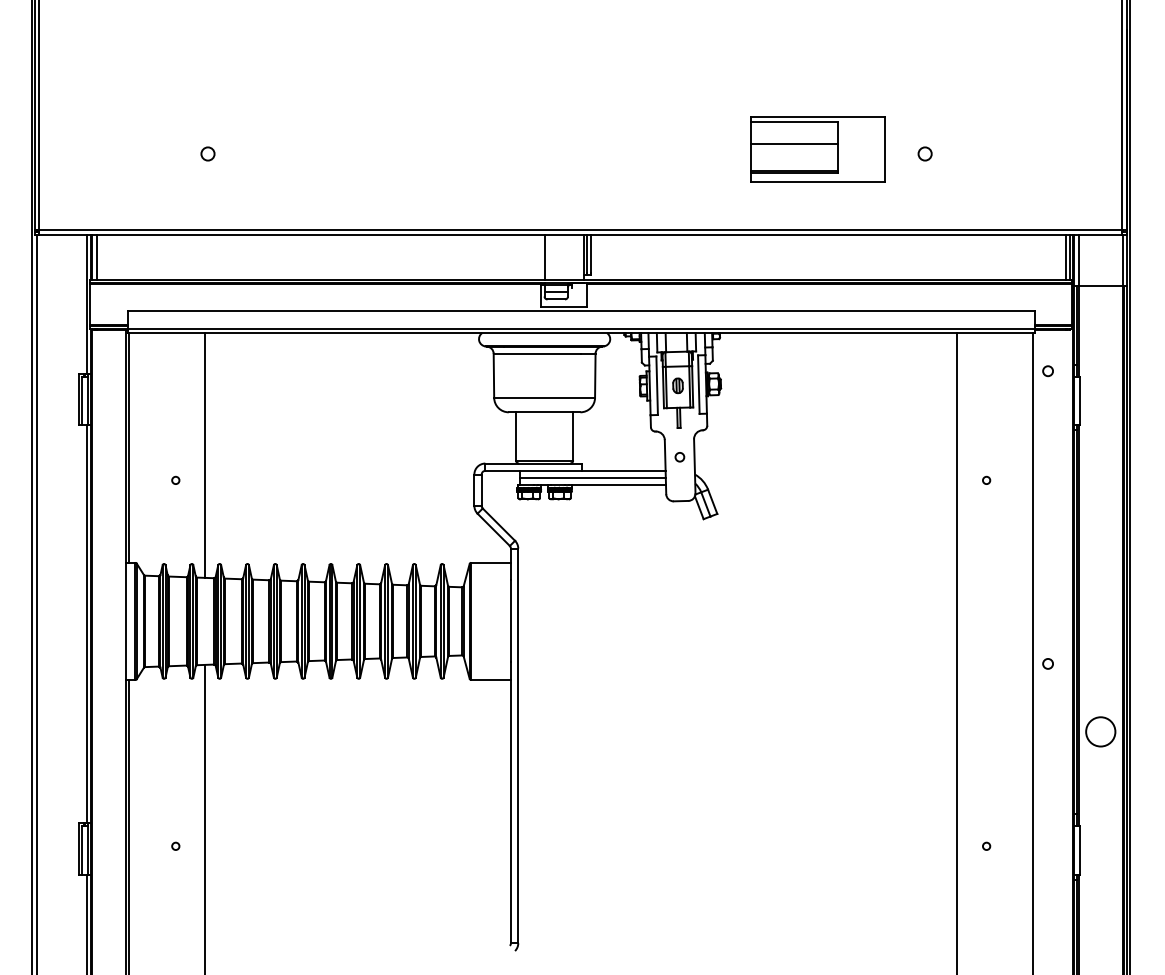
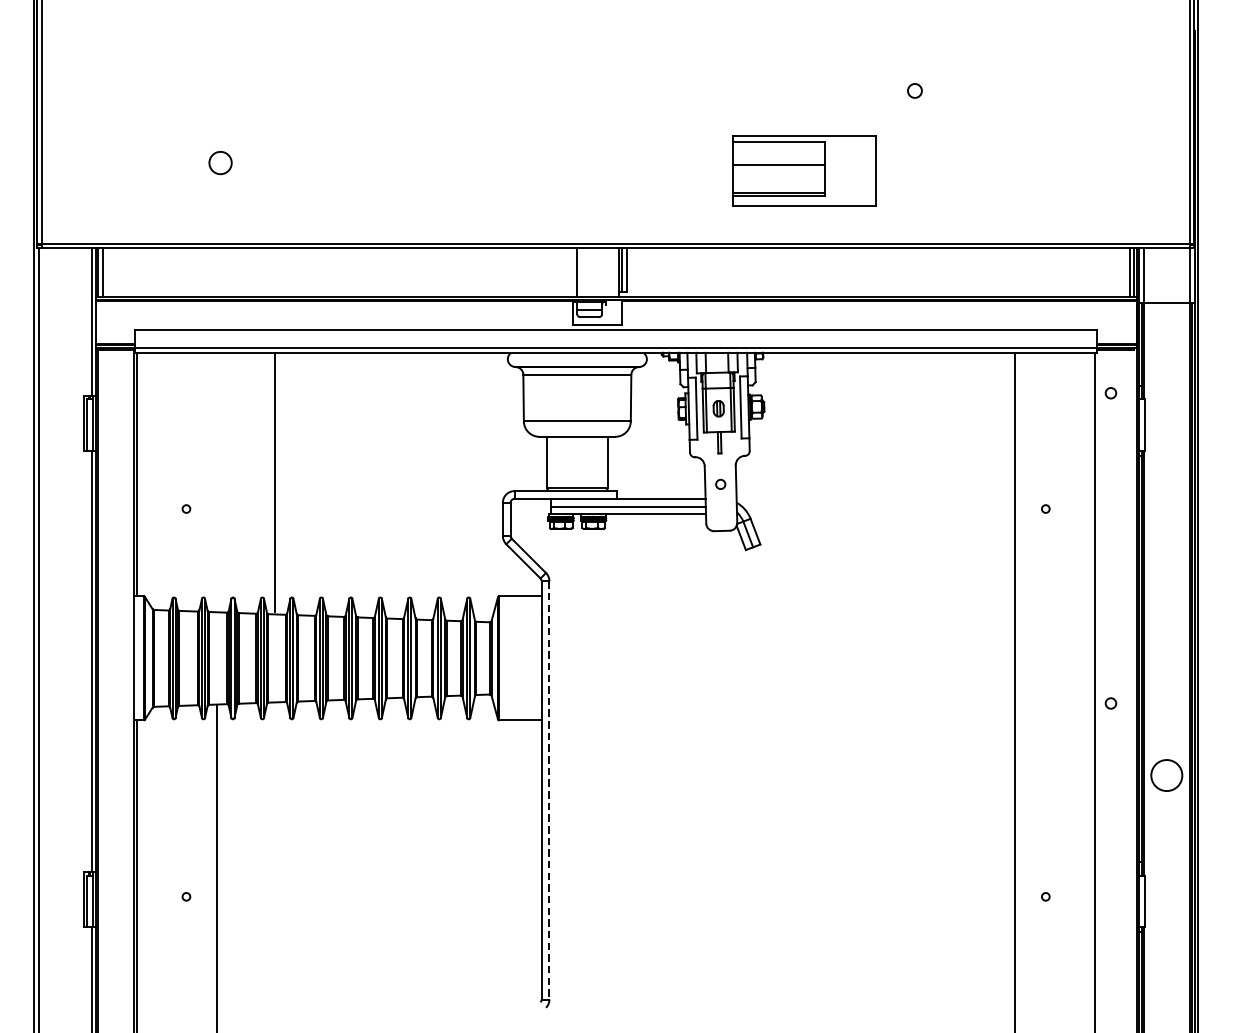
part: (817, 149) -> (804, 170), moved
circle: (207, 153) -> (220, 162), size x1.6
circle: (924, 153) -> (914, 90), moved
line: (205, 455) -> (275, 482), moved
line: (518, 746) -> (549, 791), solid -> dashed

